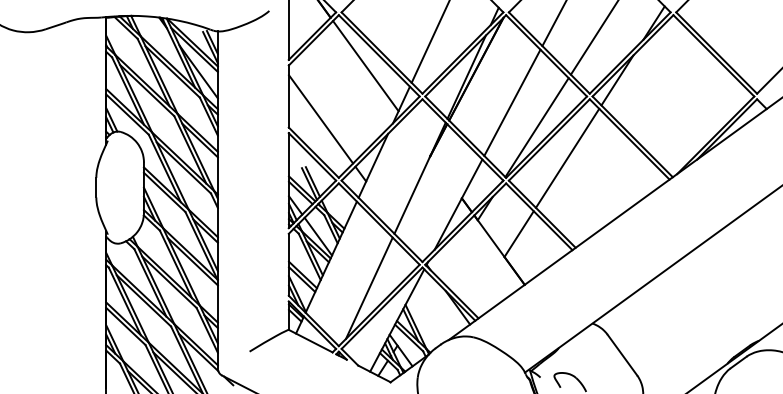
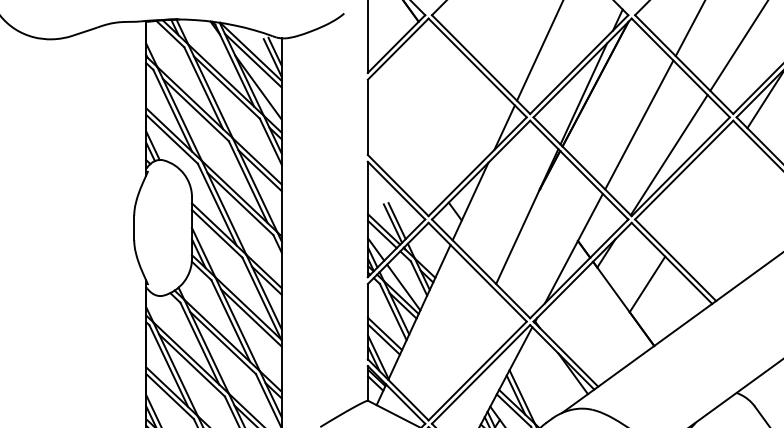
line: (365, 66) -> (460, 80), removed
line: (321, 119) -> (407, 145), removed
line: (567, 157) -> (706, 191), removed
line: (369, 287) -> (465, 349), removed

